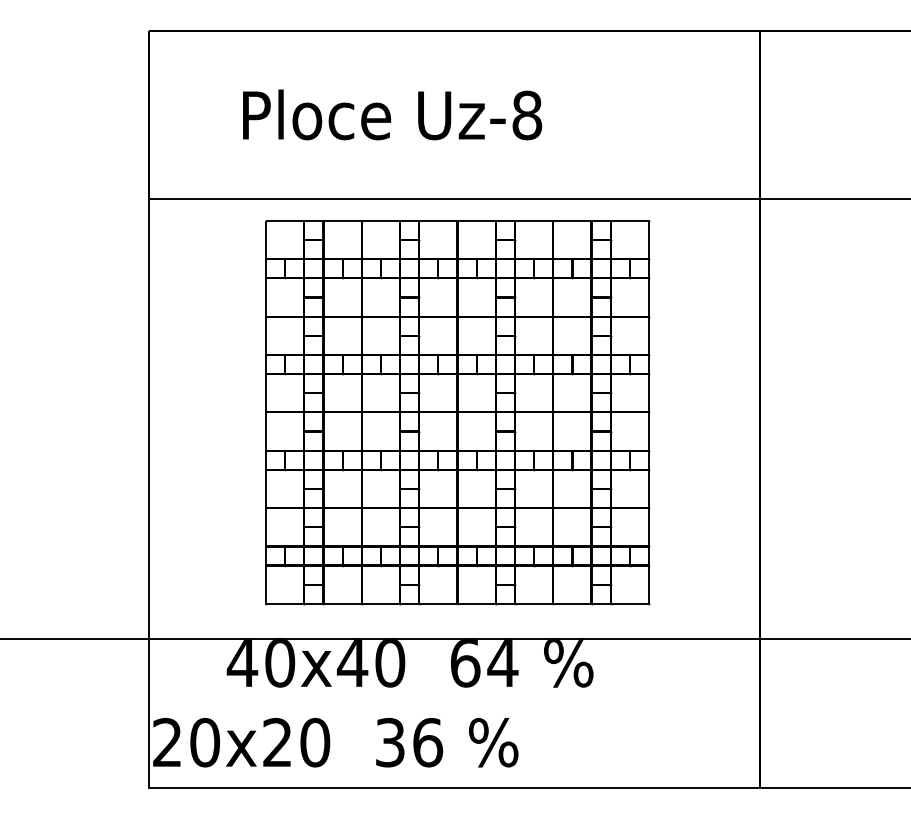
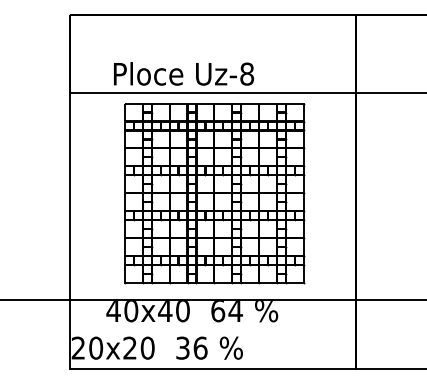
text: (391, 114) -> (183, 73), moved

